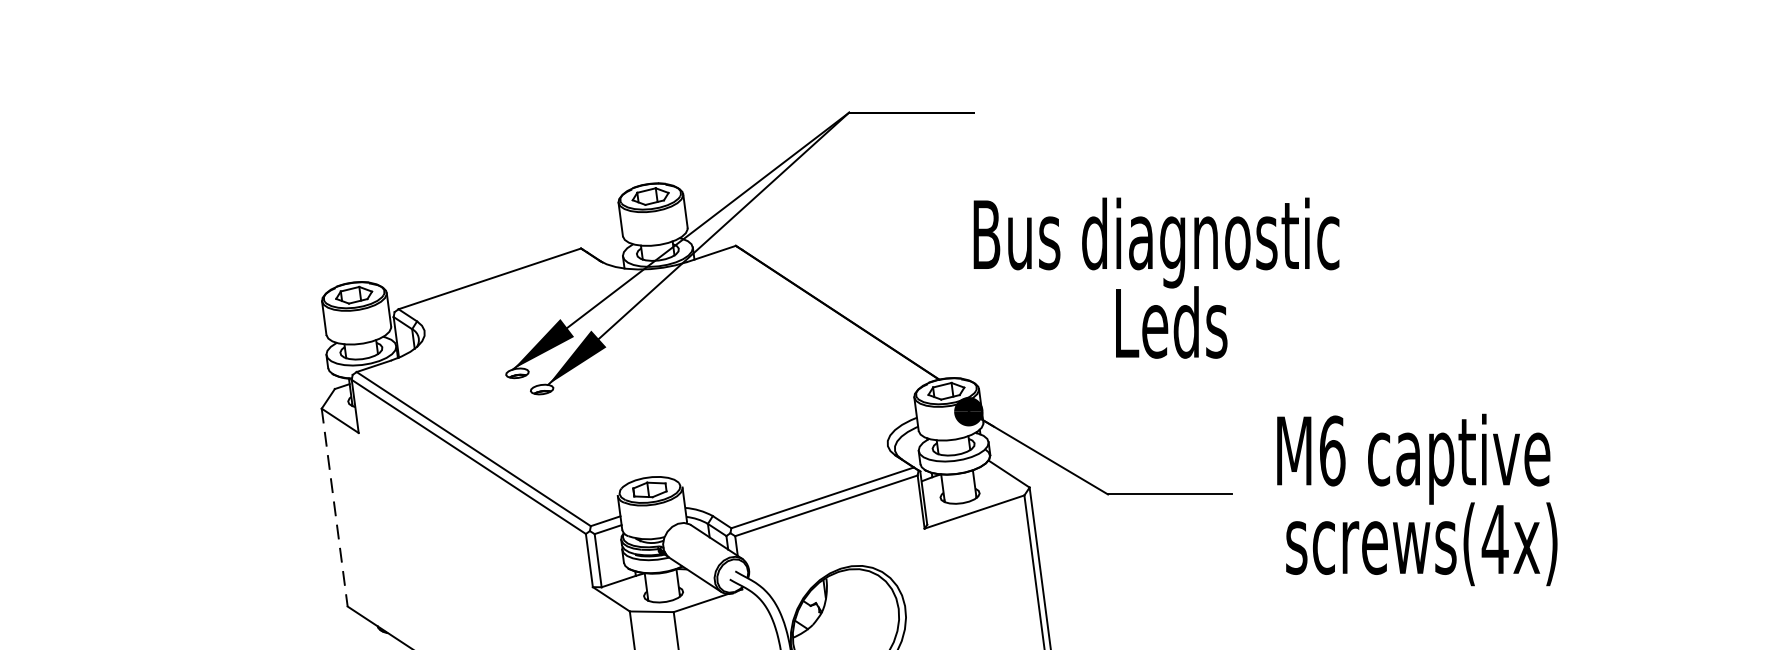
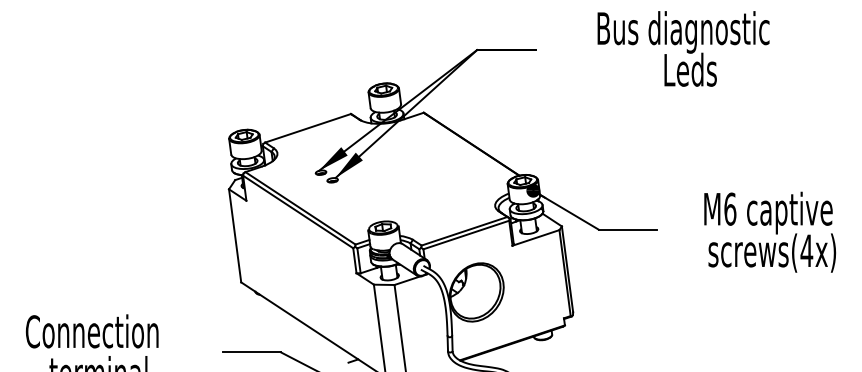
text: (1156, 277) -> (683, 48), moved
text: (1417, 498) -> (770, 231), moved
line: (335, 506) -> (235, 235), dashed -> solid

